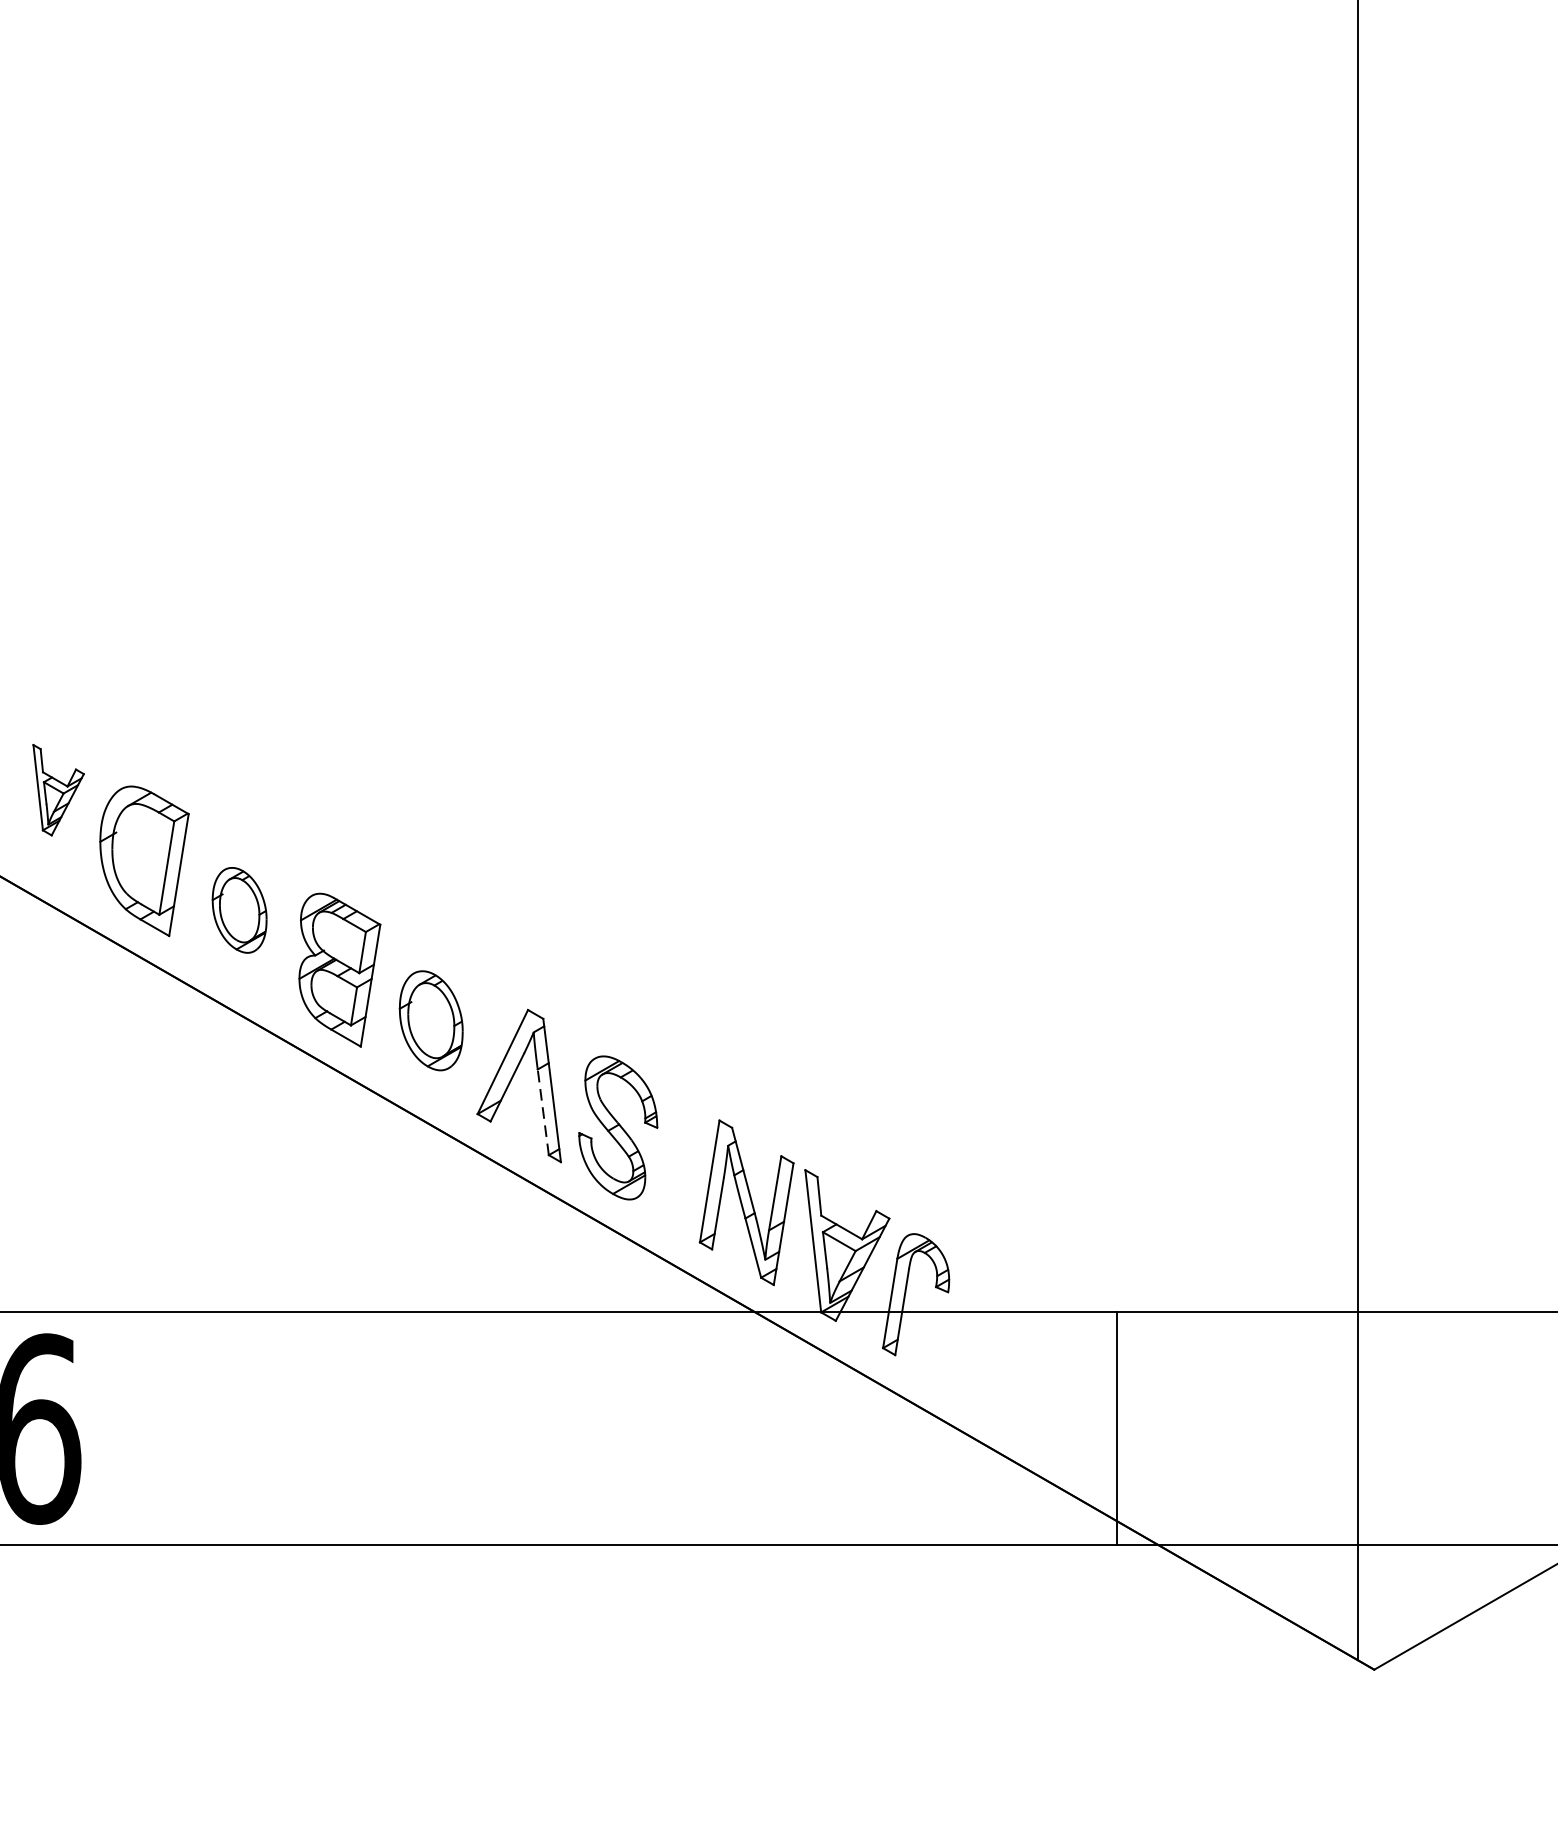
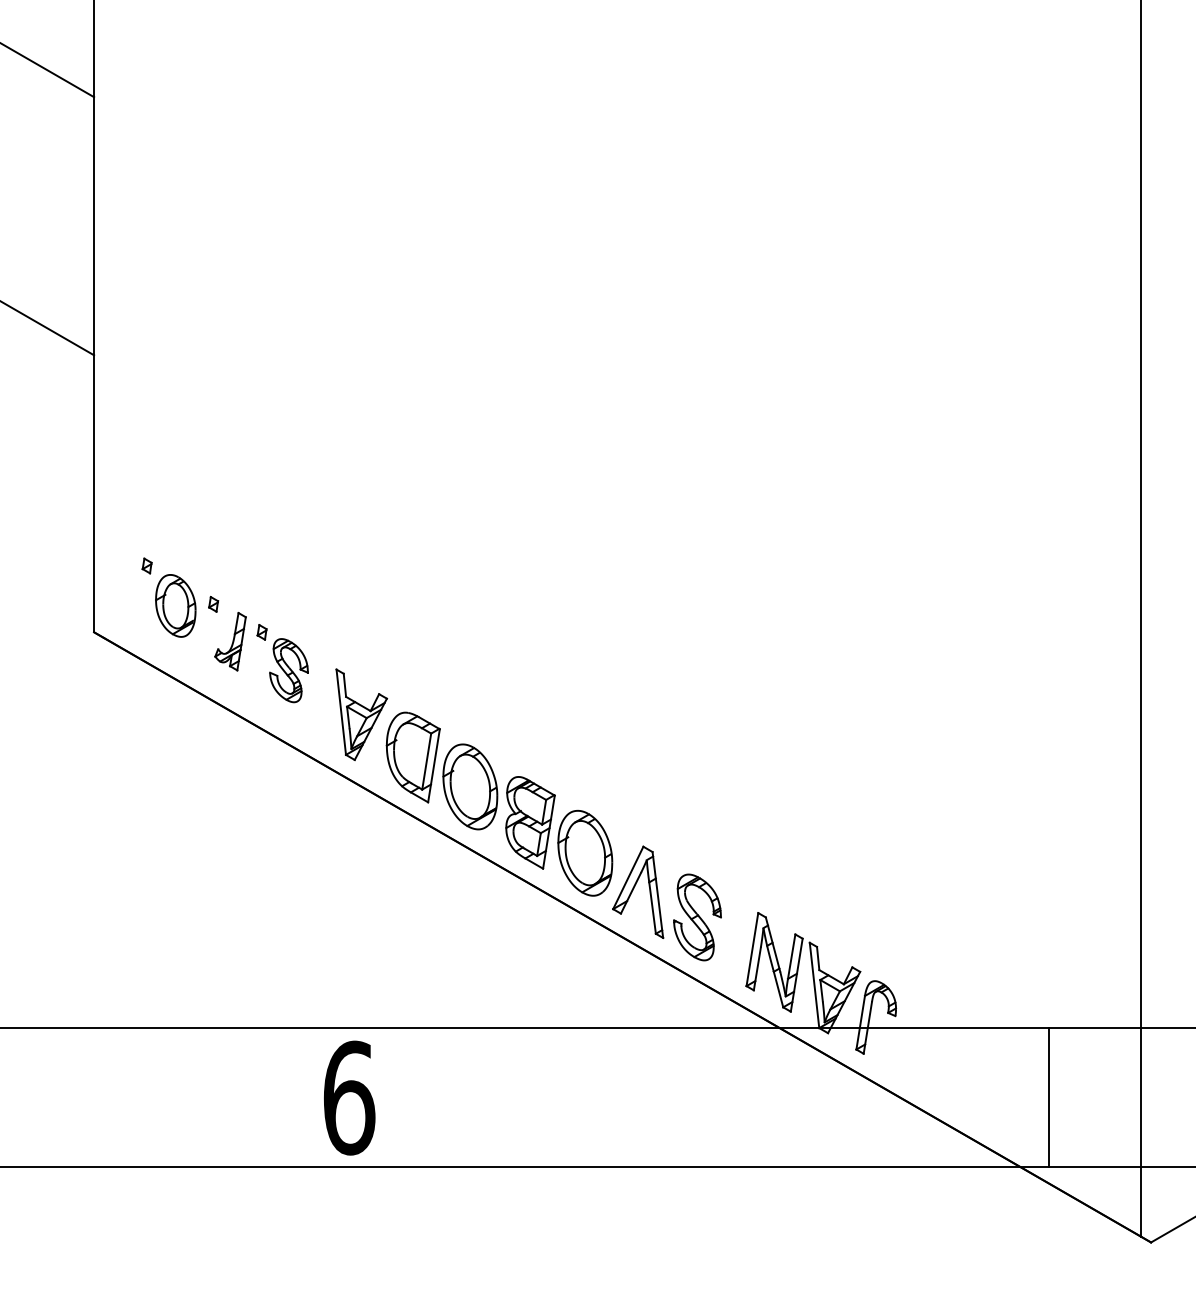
part: (58, 789) -> (361, 714), size x1.67
part: (239, 909) -> (470, 786), size x1.67
part: (431, 1019) -> (585, 852), size x1.43
line: (543, 1112) -> (652, 908), dashed -> solid
line: (1116, 1428) -> (1048, 1097), moved

